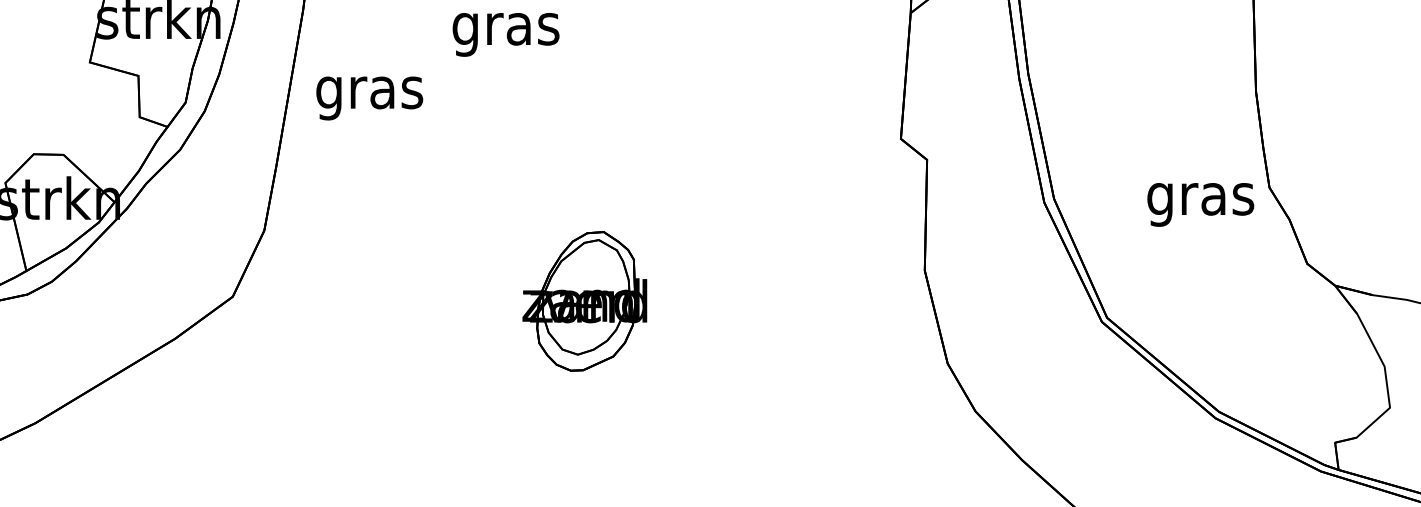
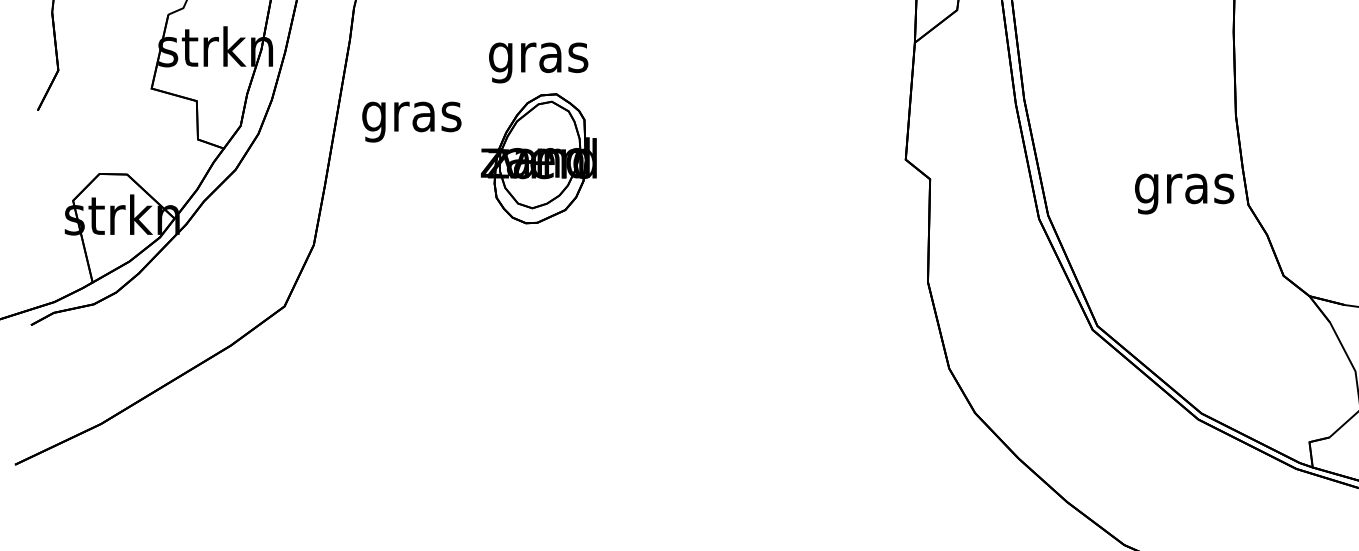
text: (1200, 204) -> (1184, 193), moved
part: (584, 301) -> (538, 158), moved

